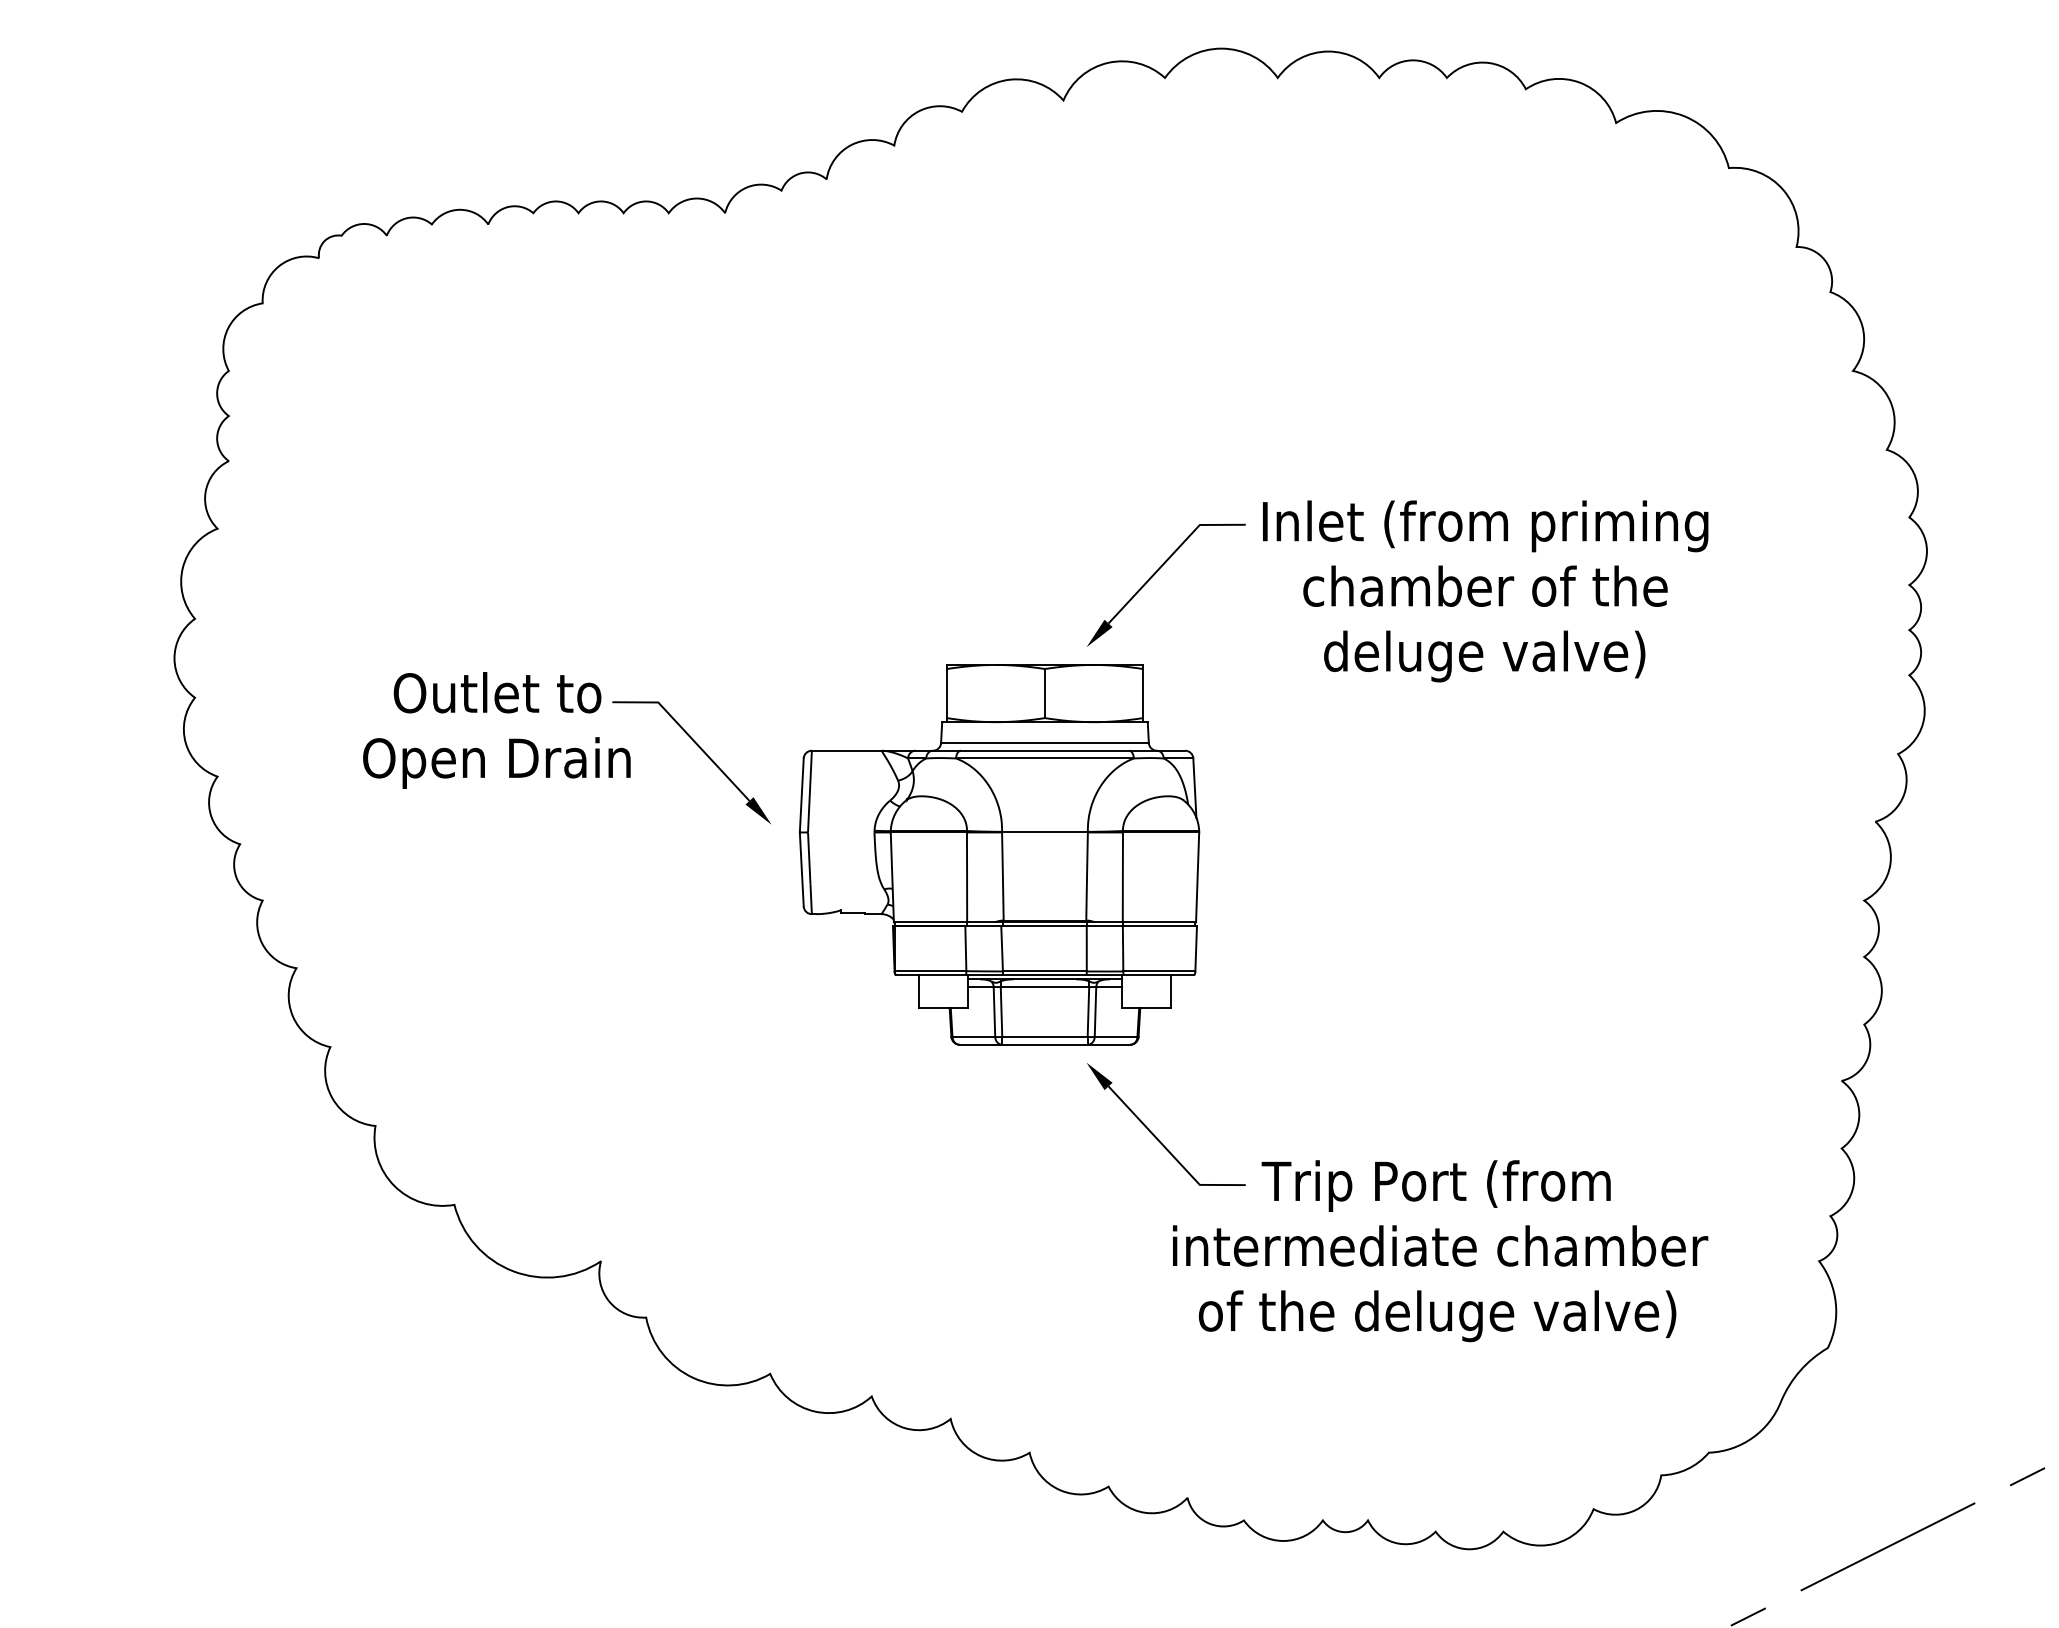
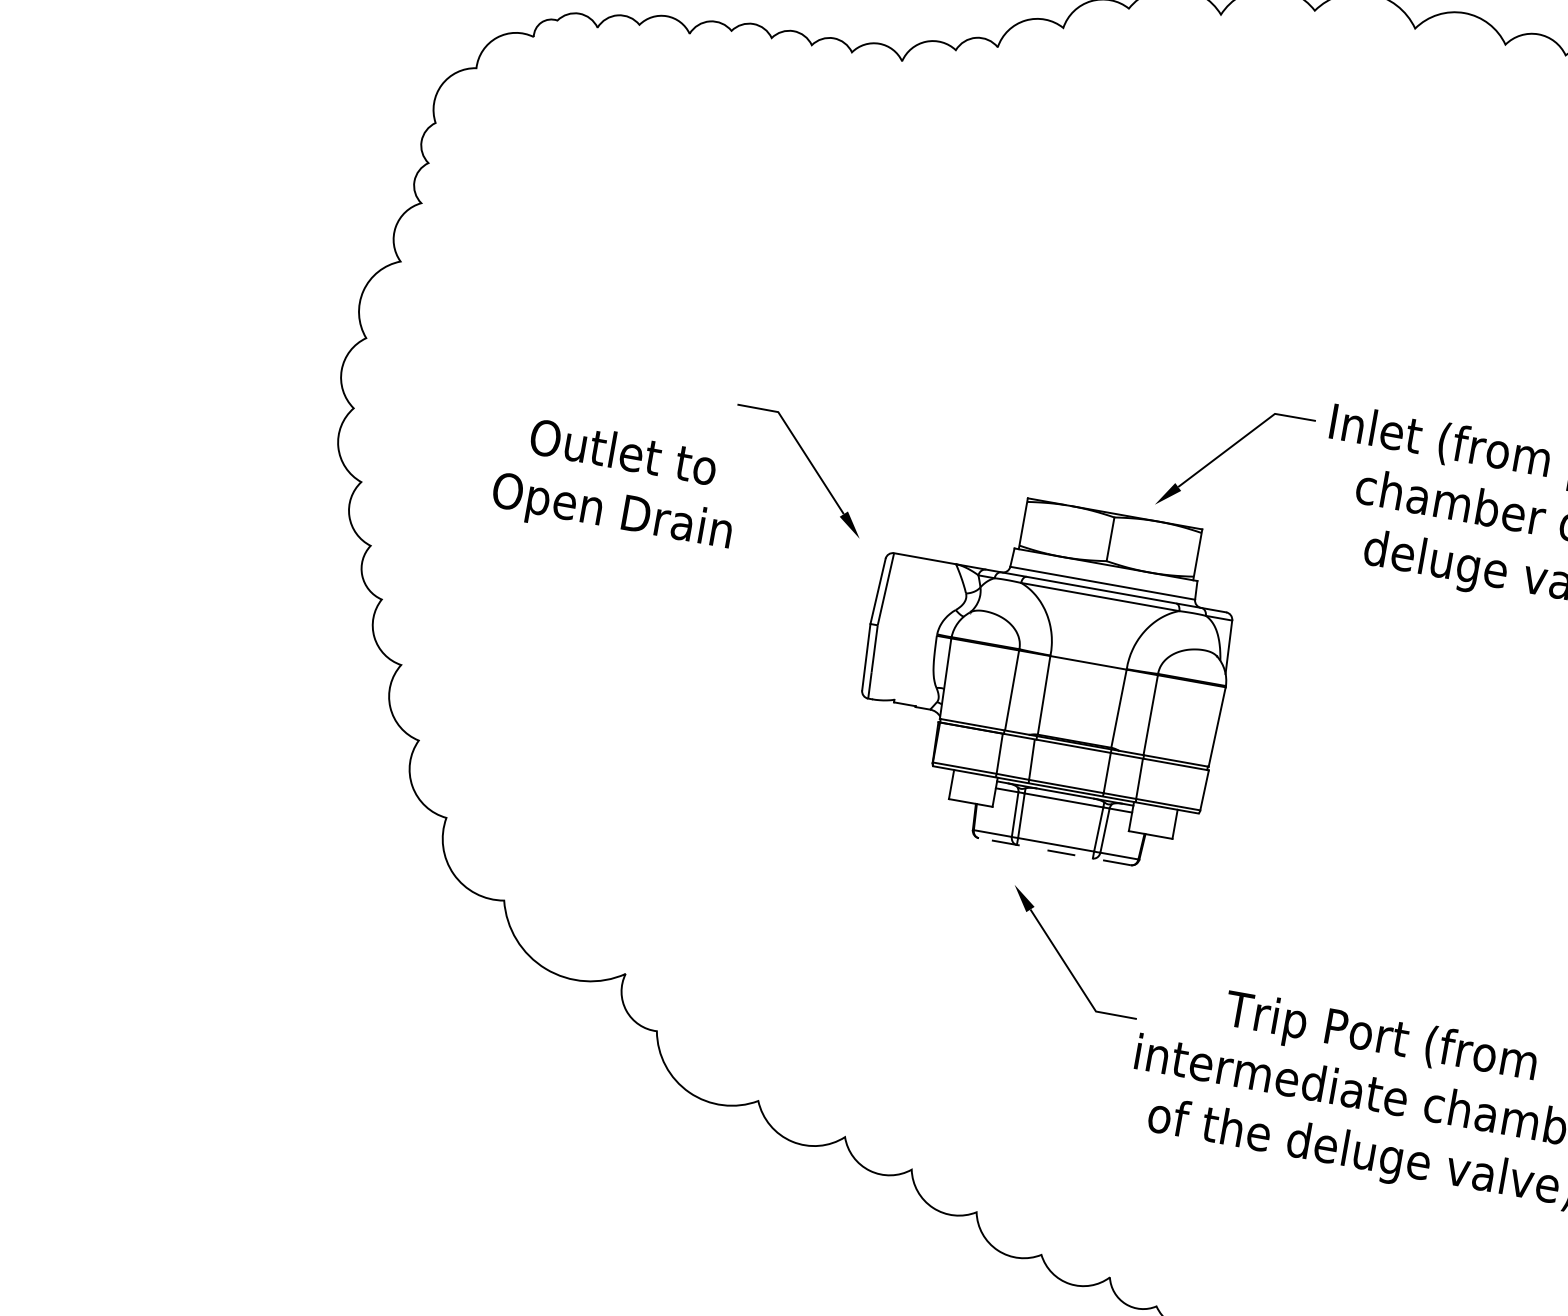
part: (702, 751) -> (809, 462), moved
line: (1044, 1044) -> (1054, 851), solid -> dashed
part: (1155, 1135) -> (1064, 960), moved

